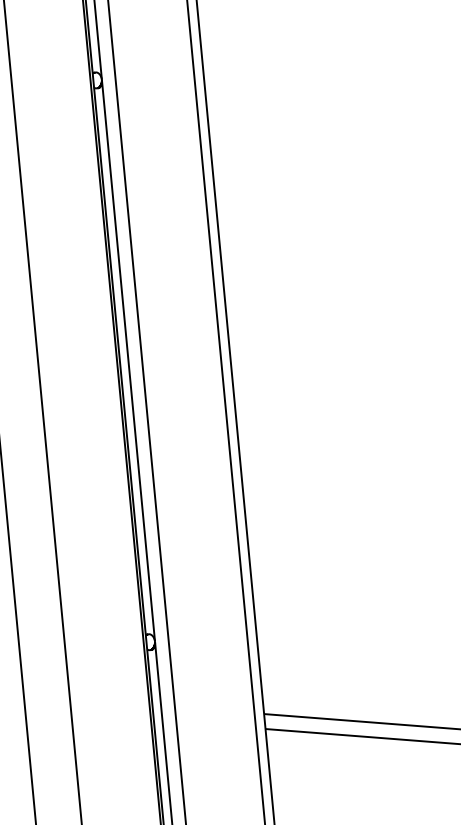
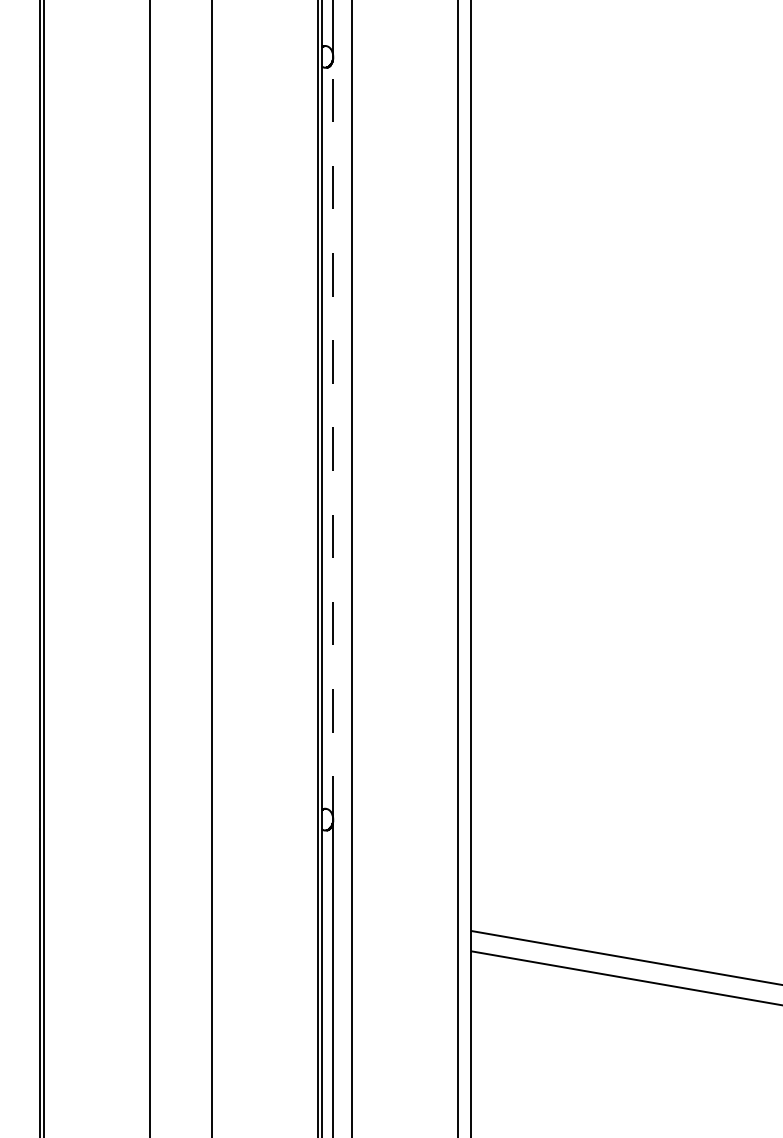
line: (128, 360) -> (333, 437), solid -> dashed

